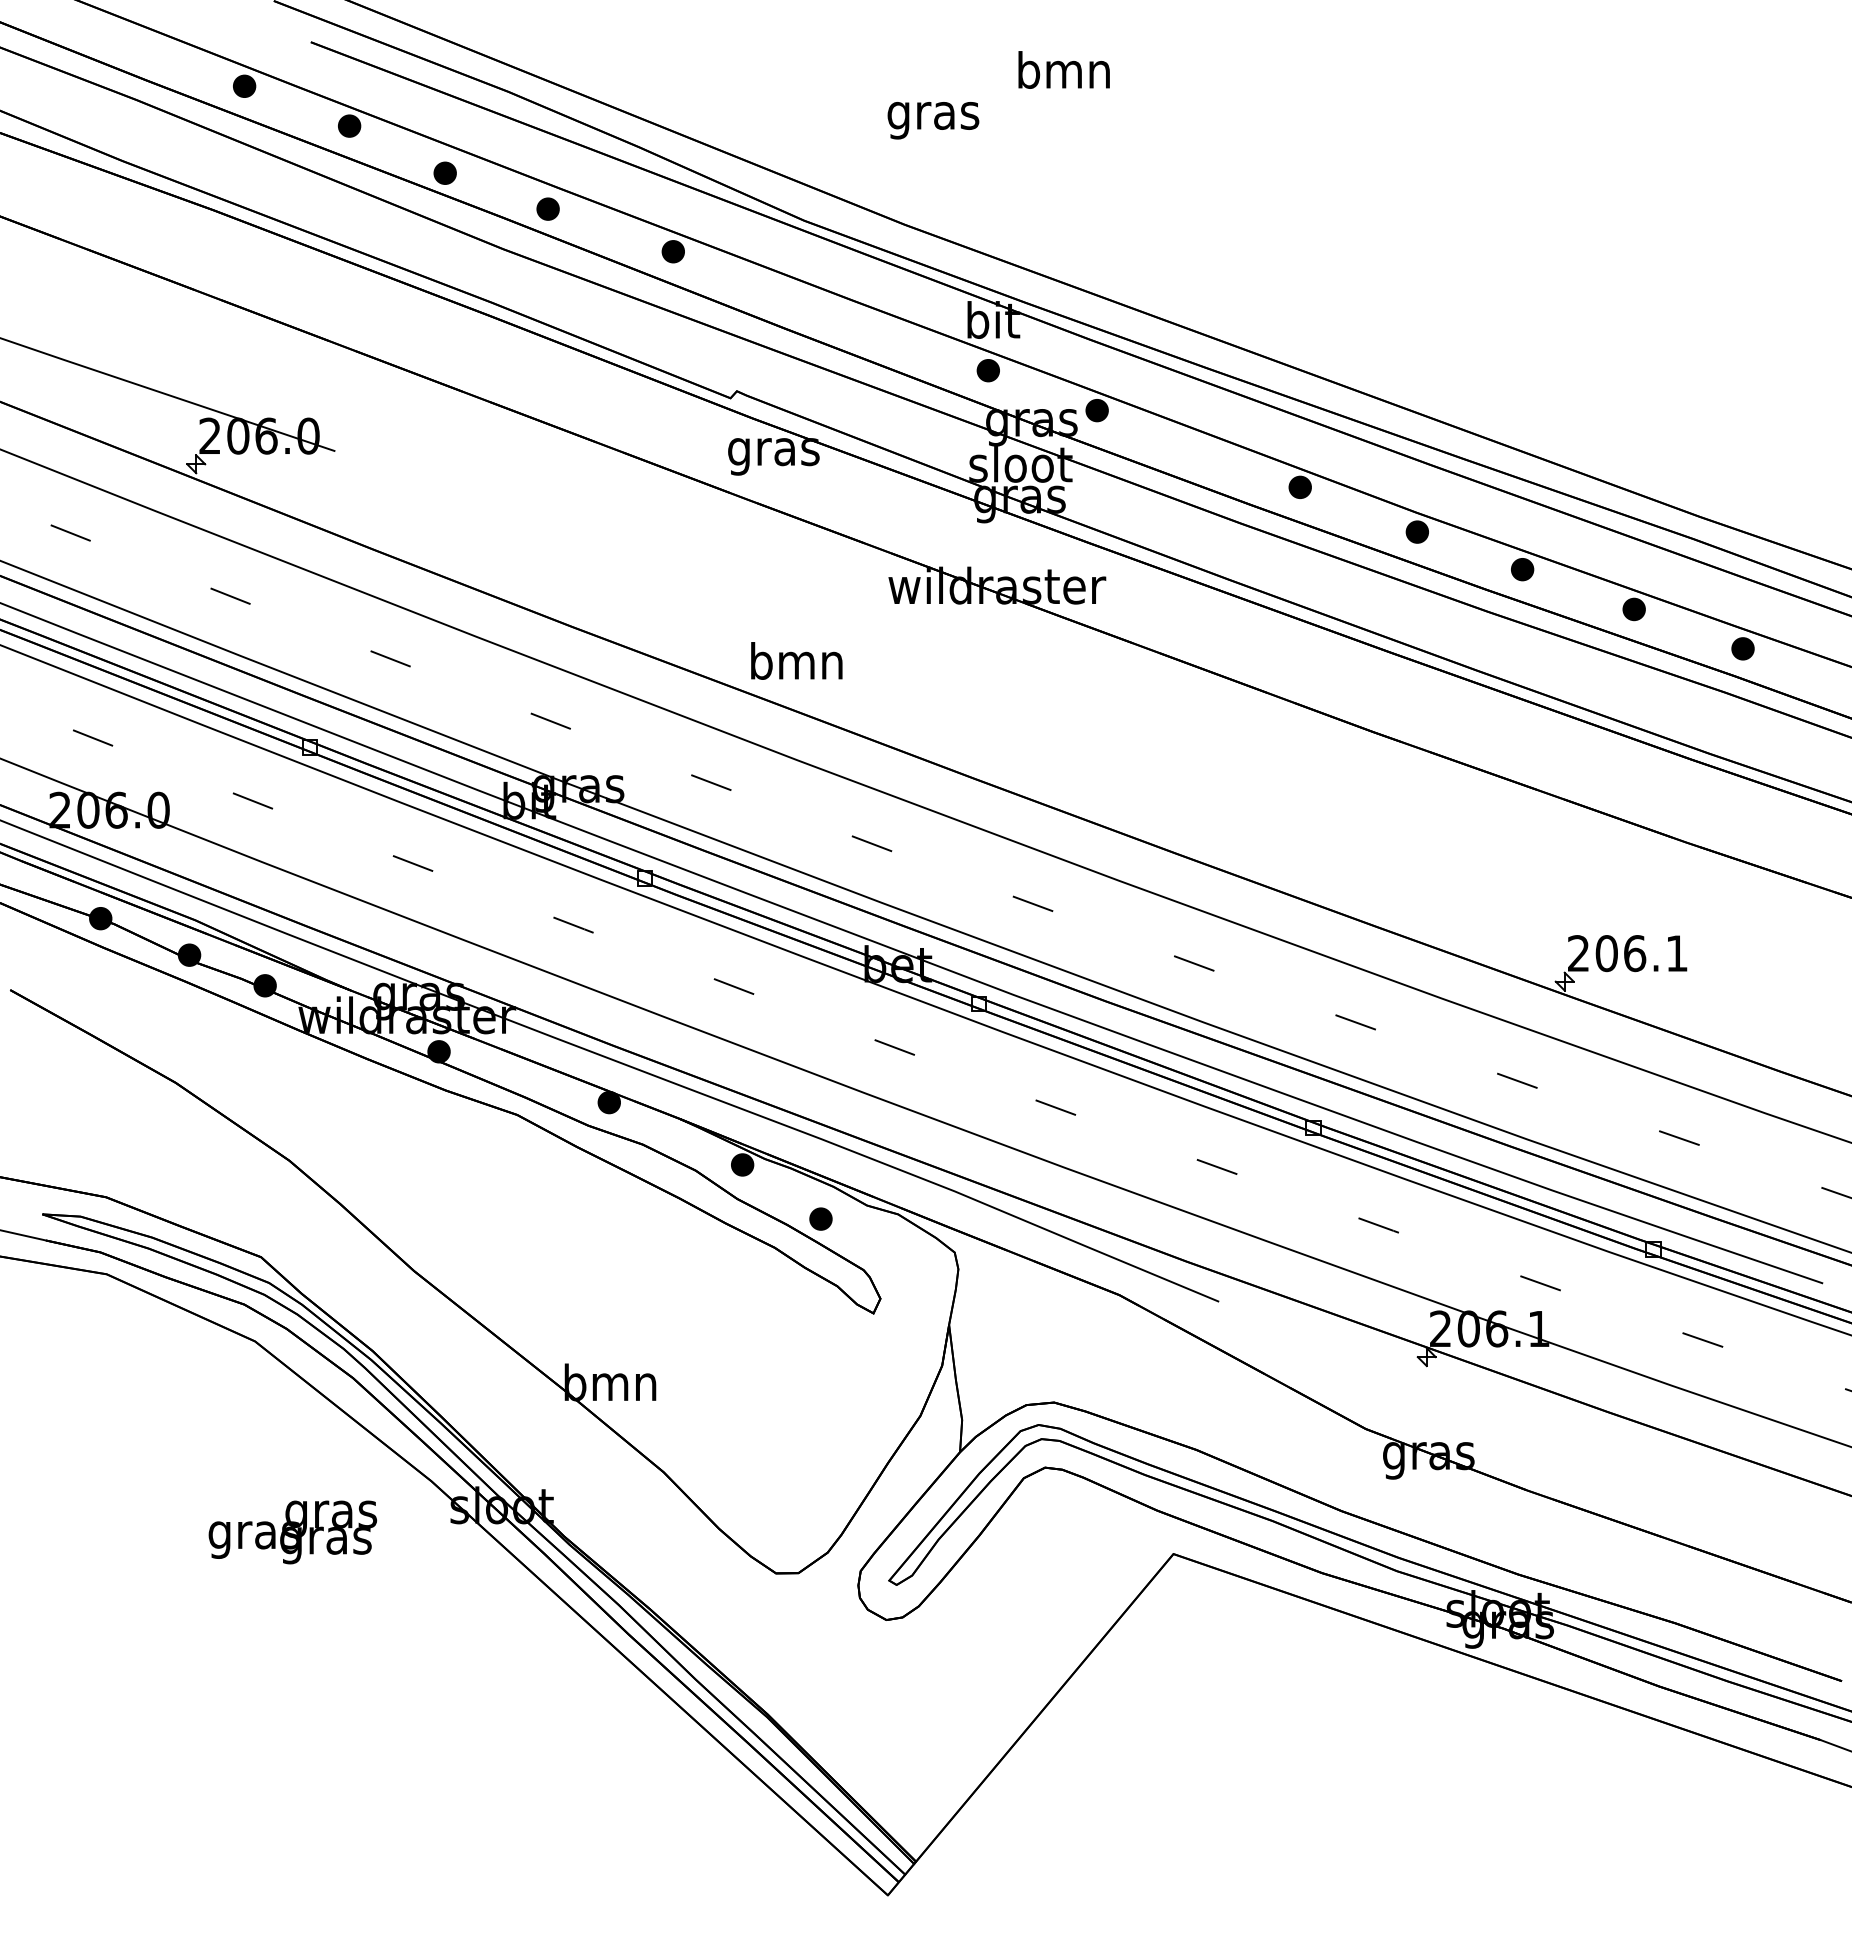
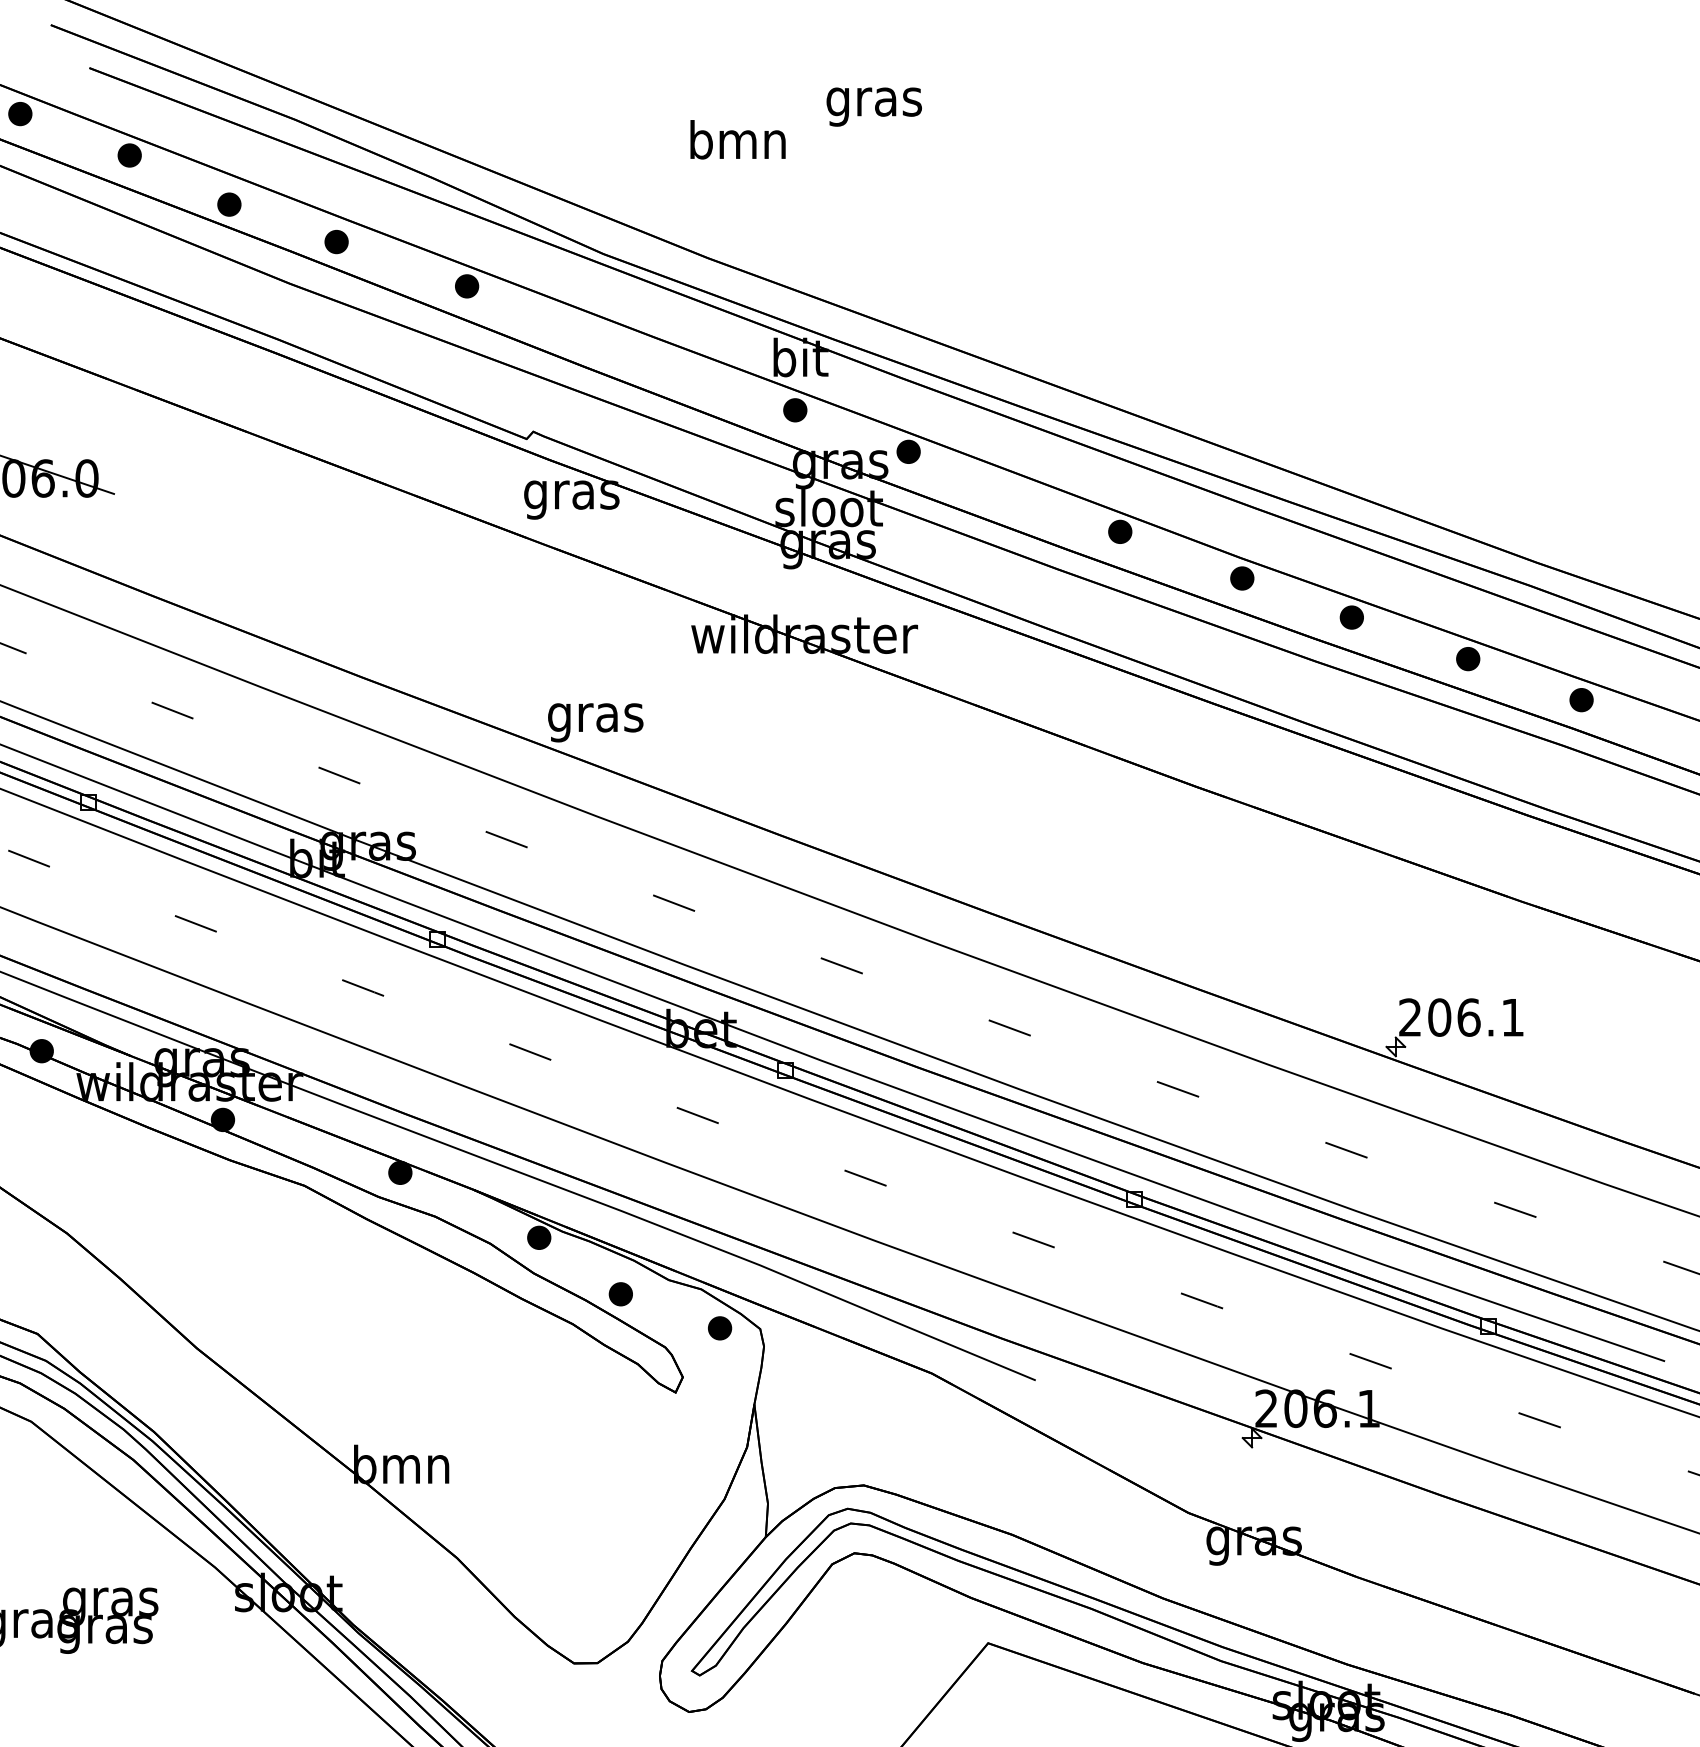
text: (1063, 74) -> (873, 101), bmn -> gras
text: (933, 115) -> (738, 144), gras -> bmn
text: (796, 665) -> (595, 717), bmn -> gras
part: (915, 1251) -> (719, 1328), added

